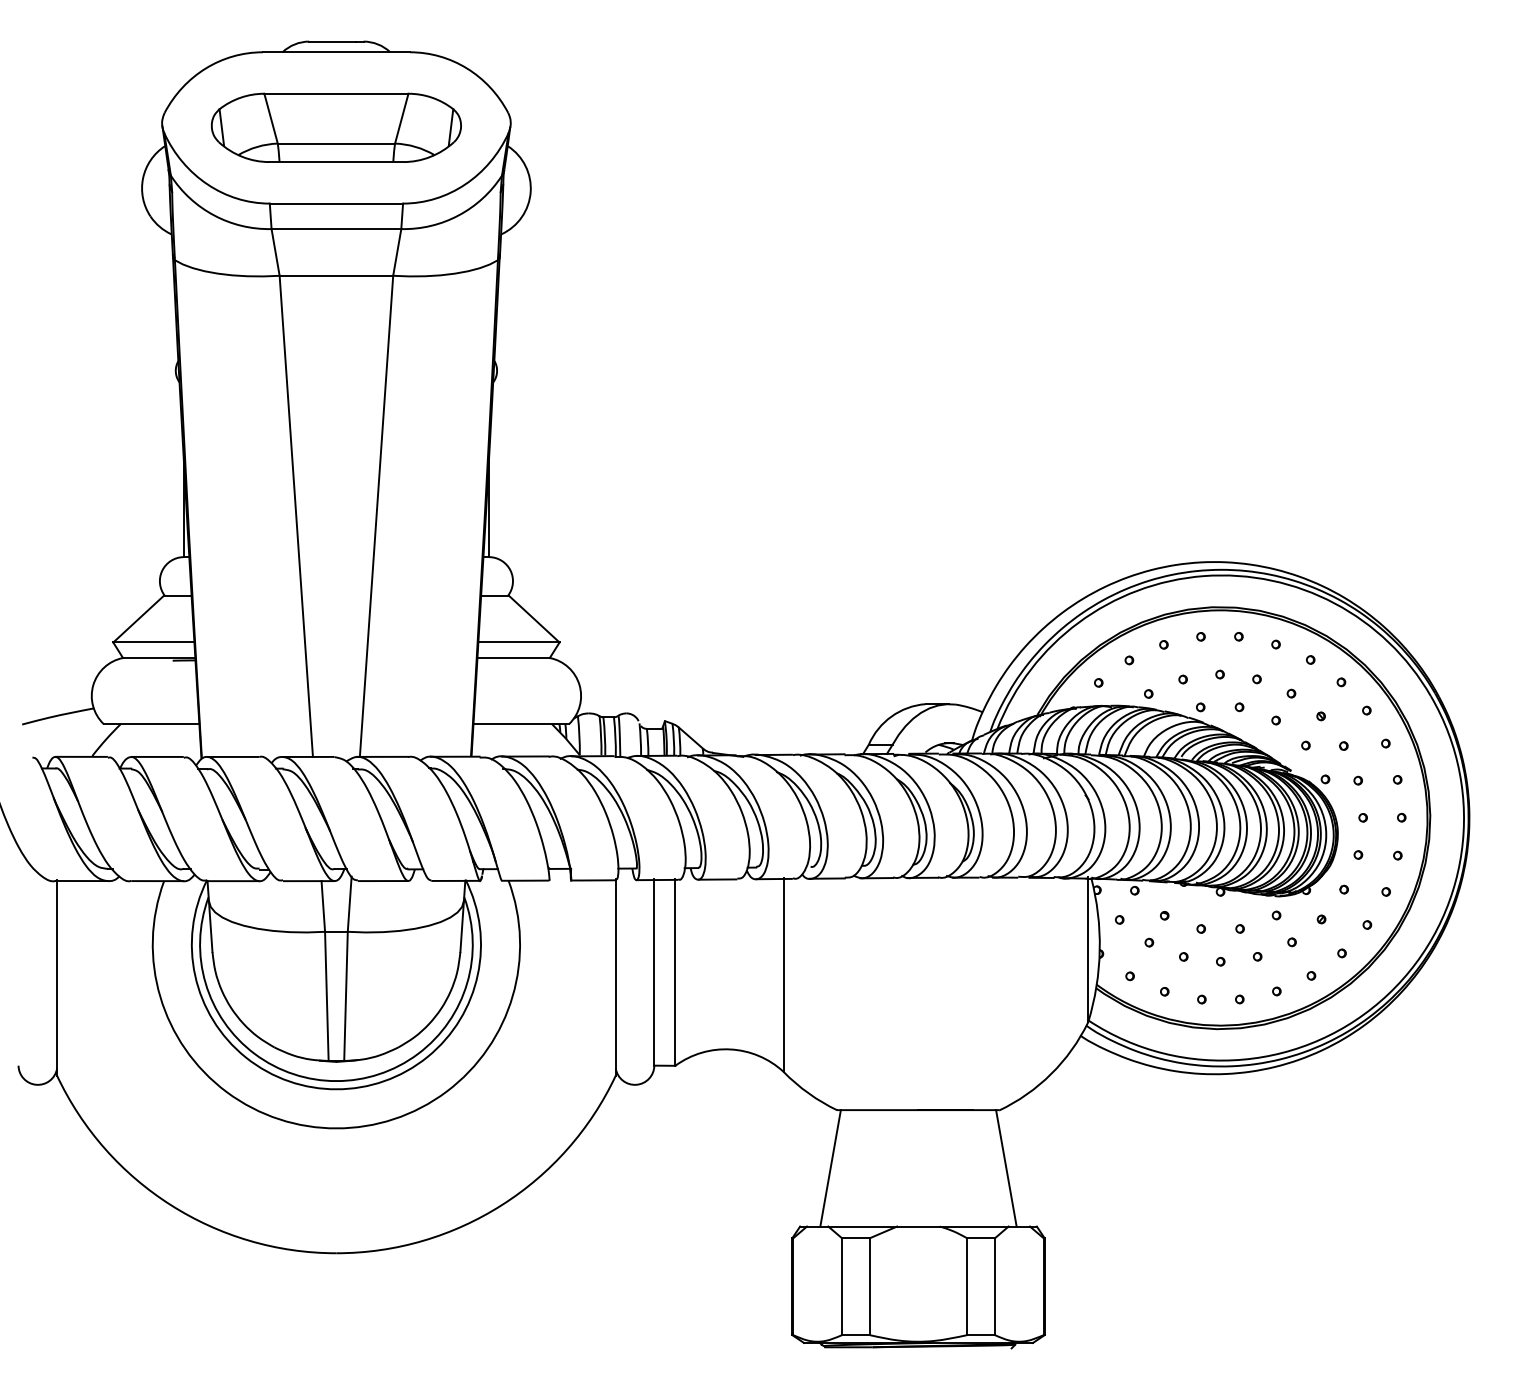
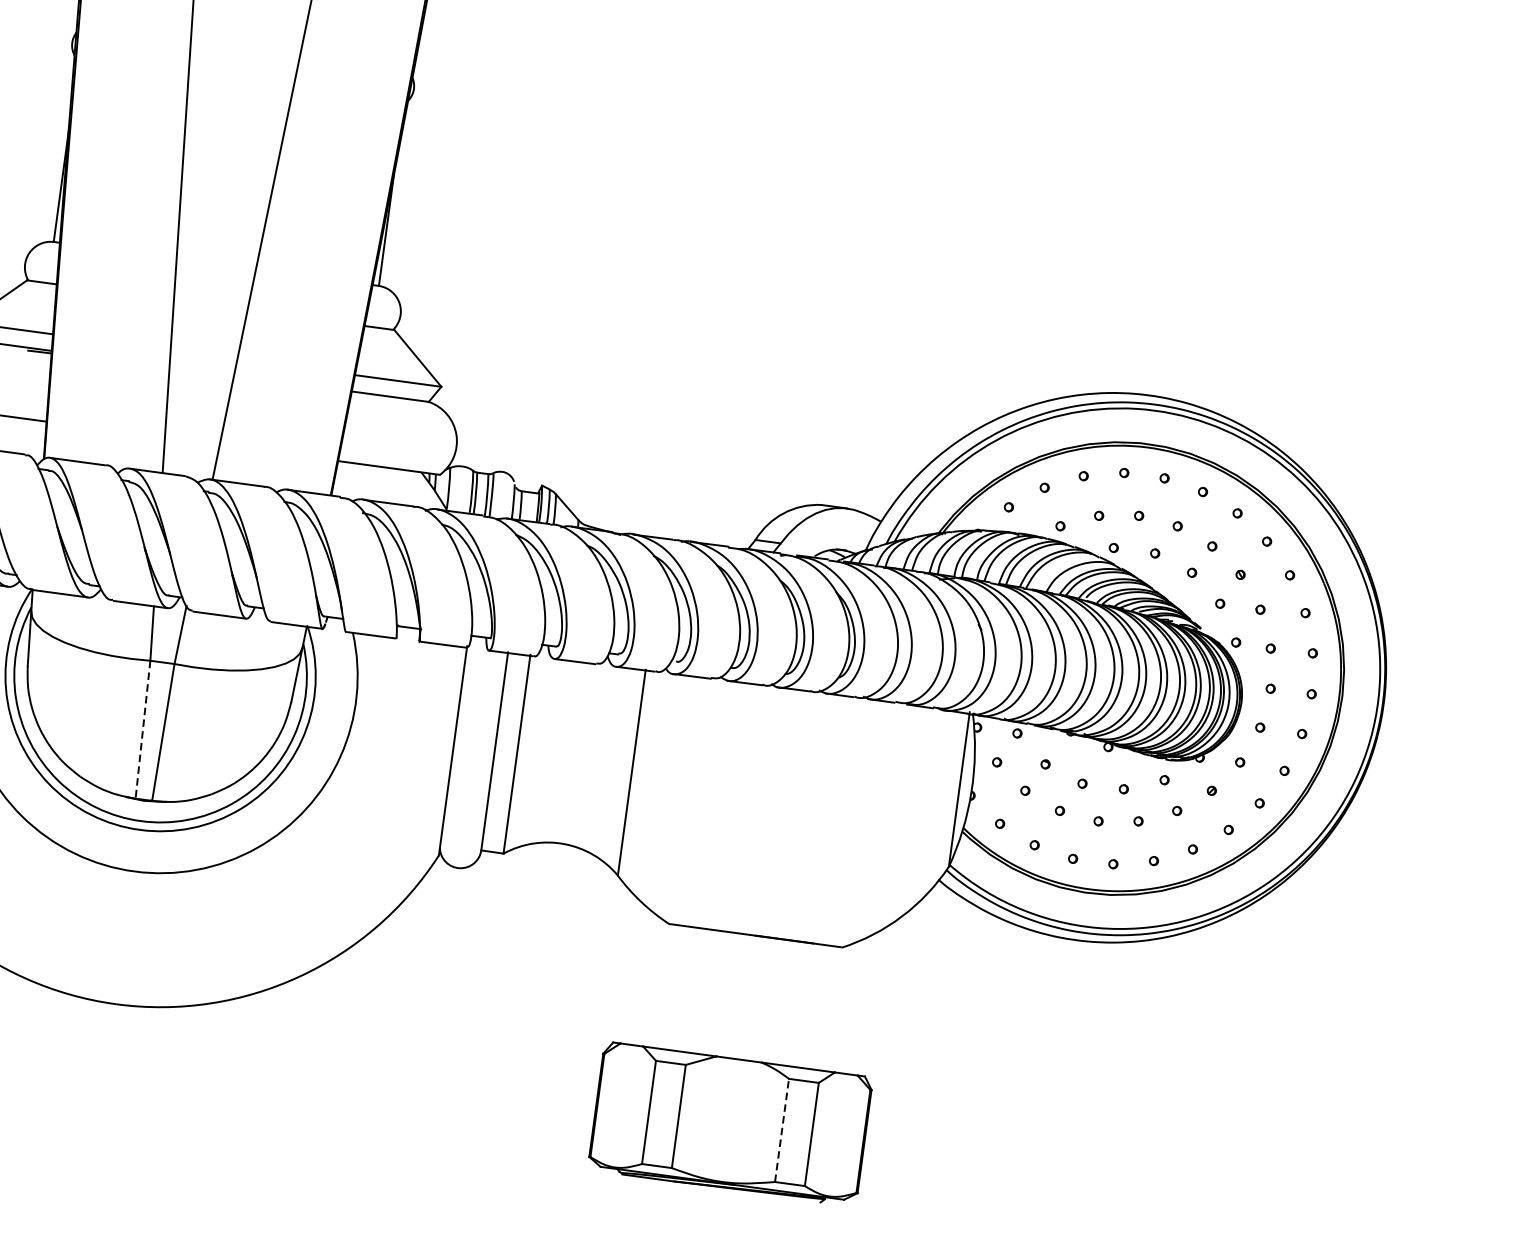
line: (326, 996) -> (142, 729), solid -> dashed
line: (830, 1168) -> (653, 985), removed
line: (1006, 1168) -> (841, 1010), removed
line: (967, 1286) -> (782, 1130), solid -> dashed

